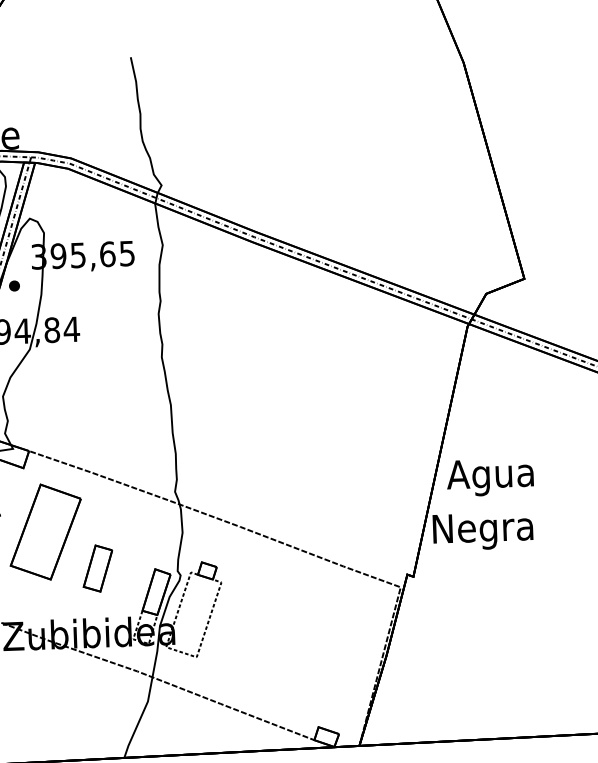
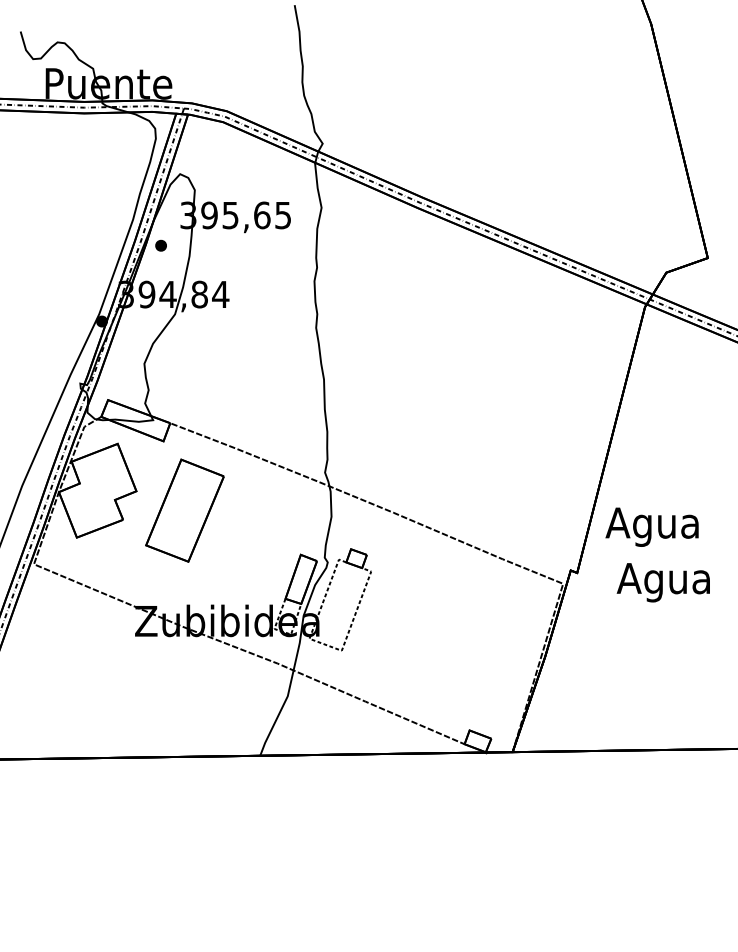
text: (489, 477) -> (662, 582), moved
text: (482, 530) -> (653, 526), Negra -> Agua
part: (98, 568) -> (239, 551), removed

